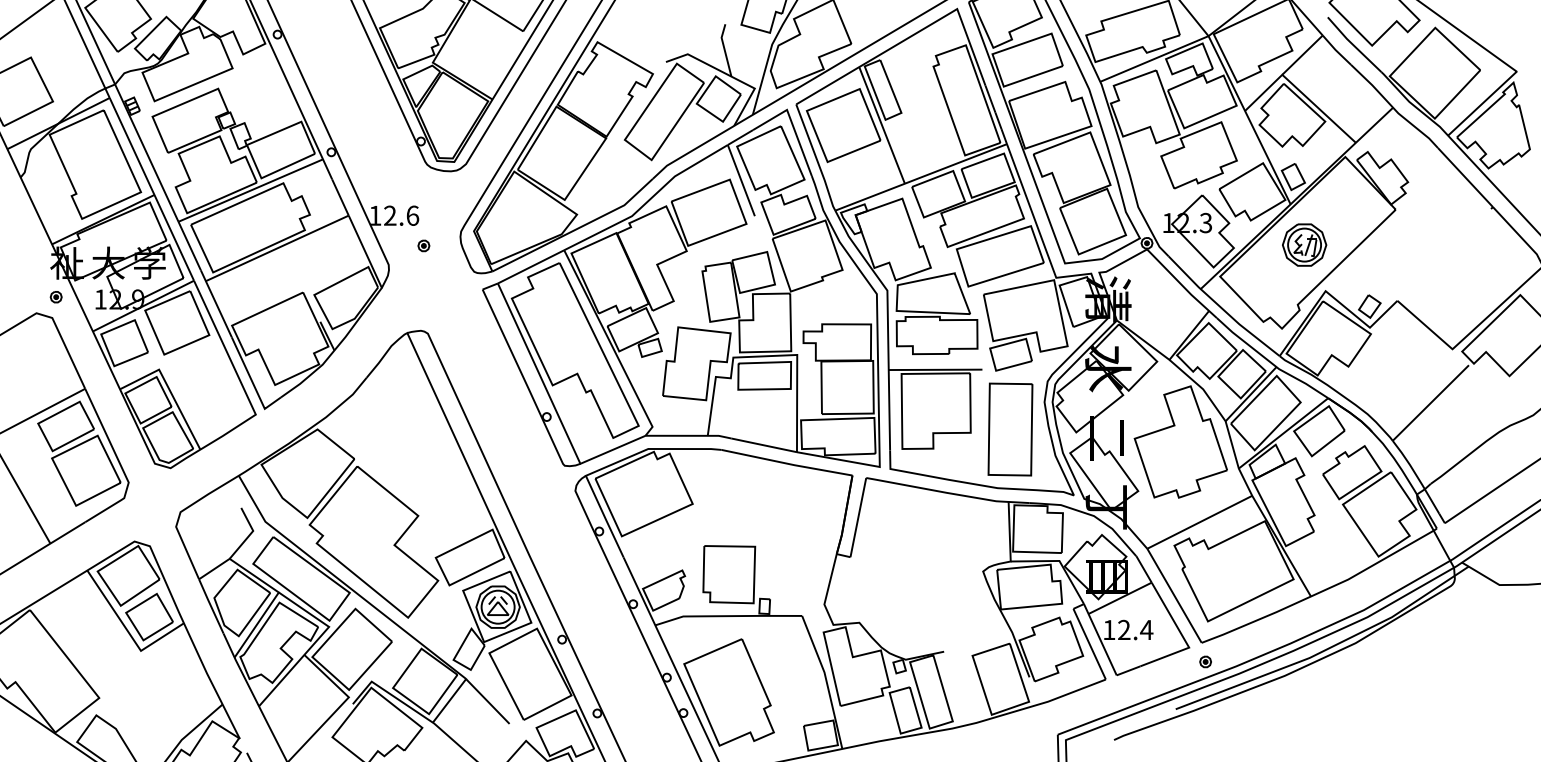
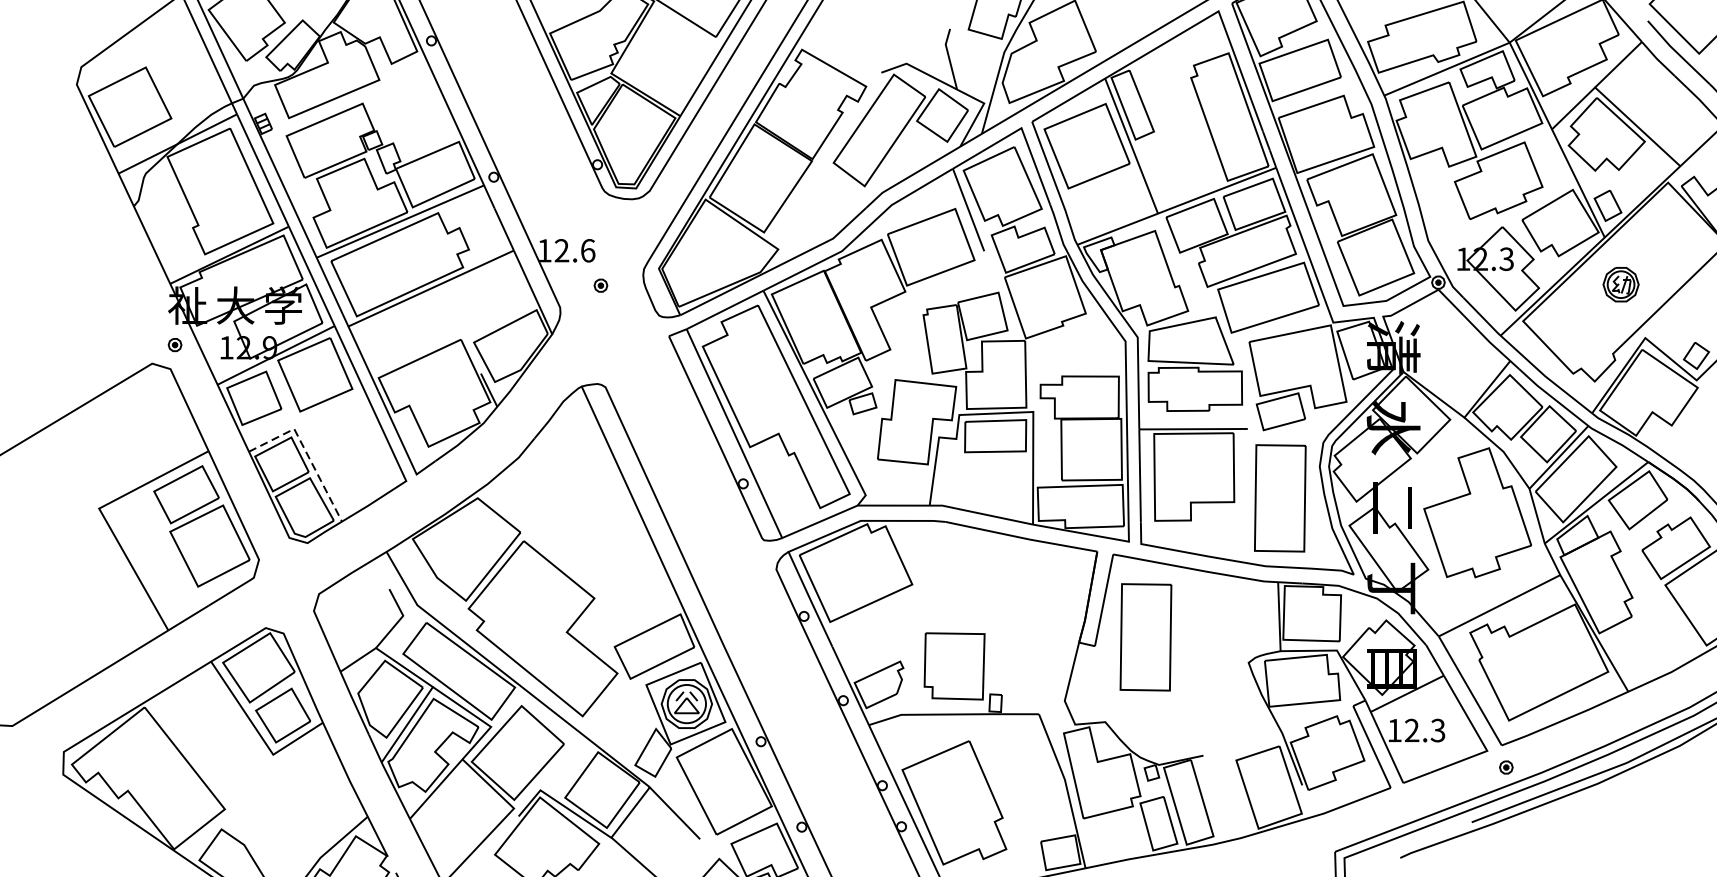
part: (1304, 244) -> (1620, 284), size x0.7
line: (169, 390) -> (306, 453), solid -> dashed
part: (894, 549) -> (1145, 637), added
text: (1146, 629) -> (1437, 729), 12.4 -> 12.3

